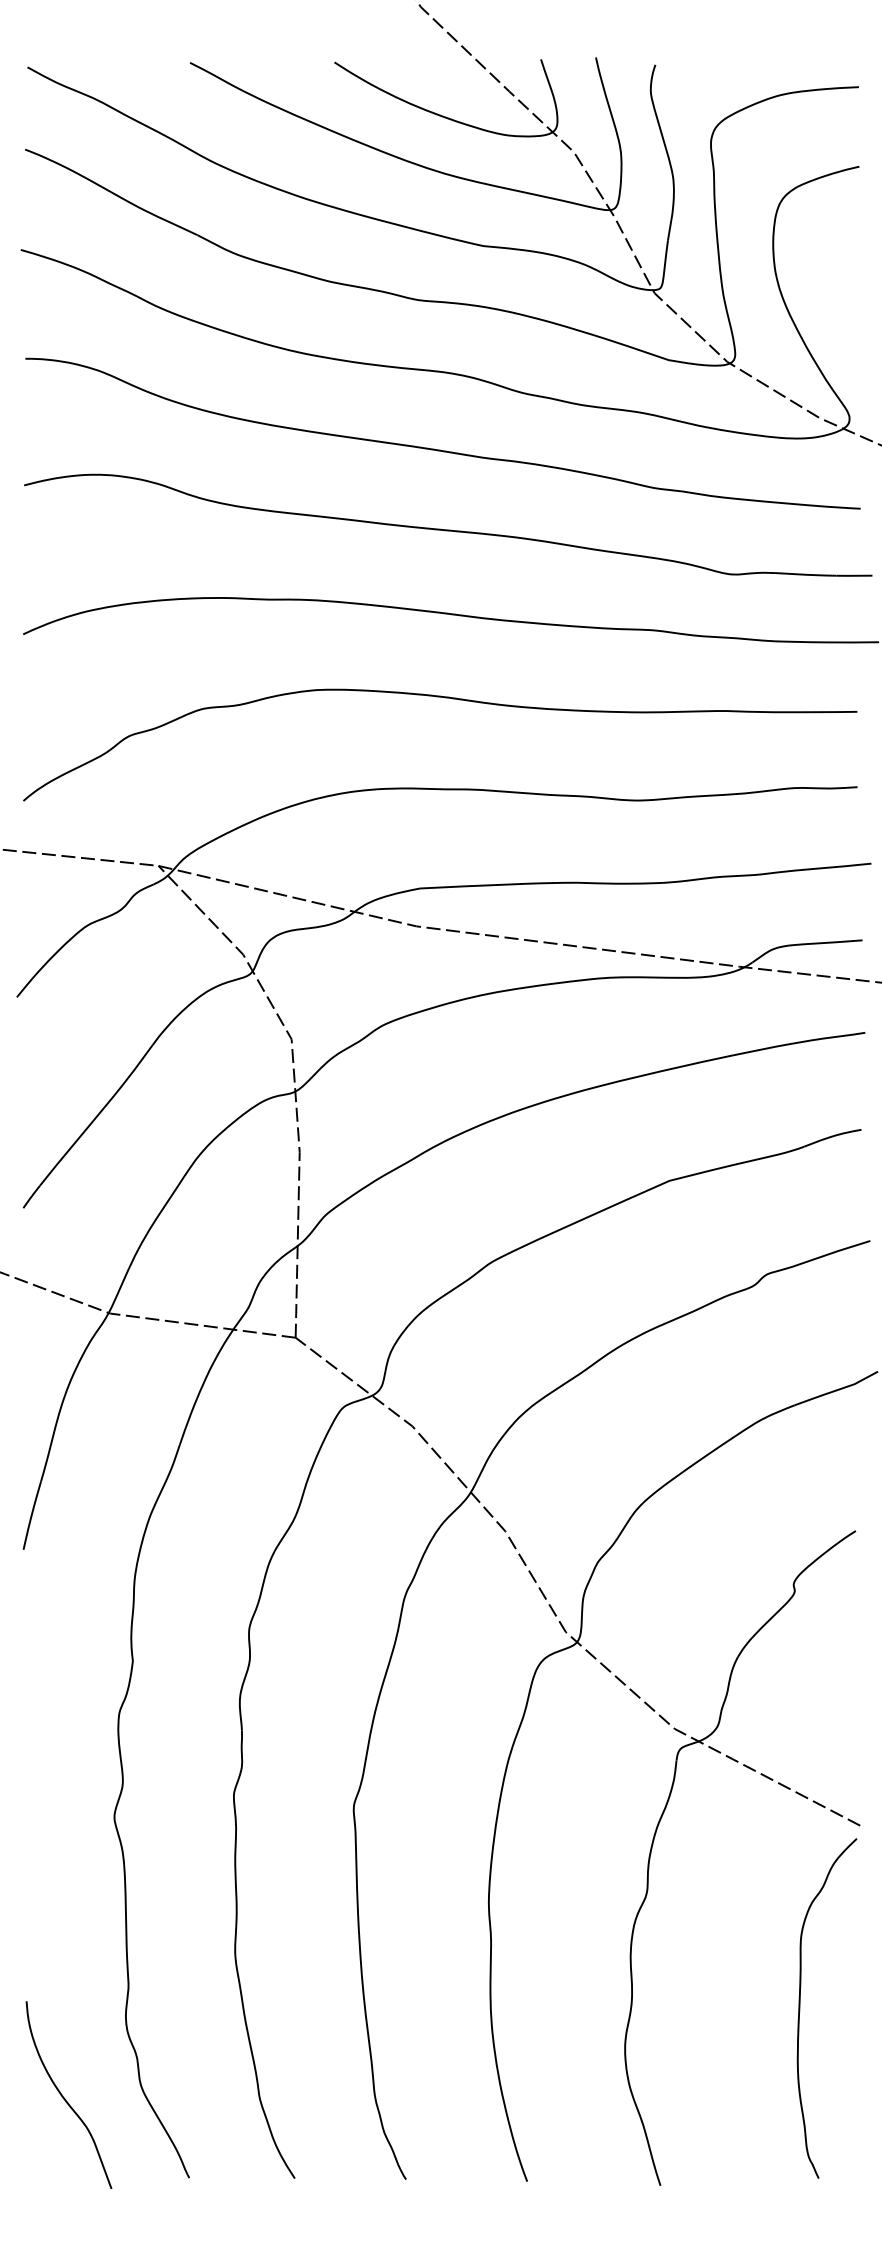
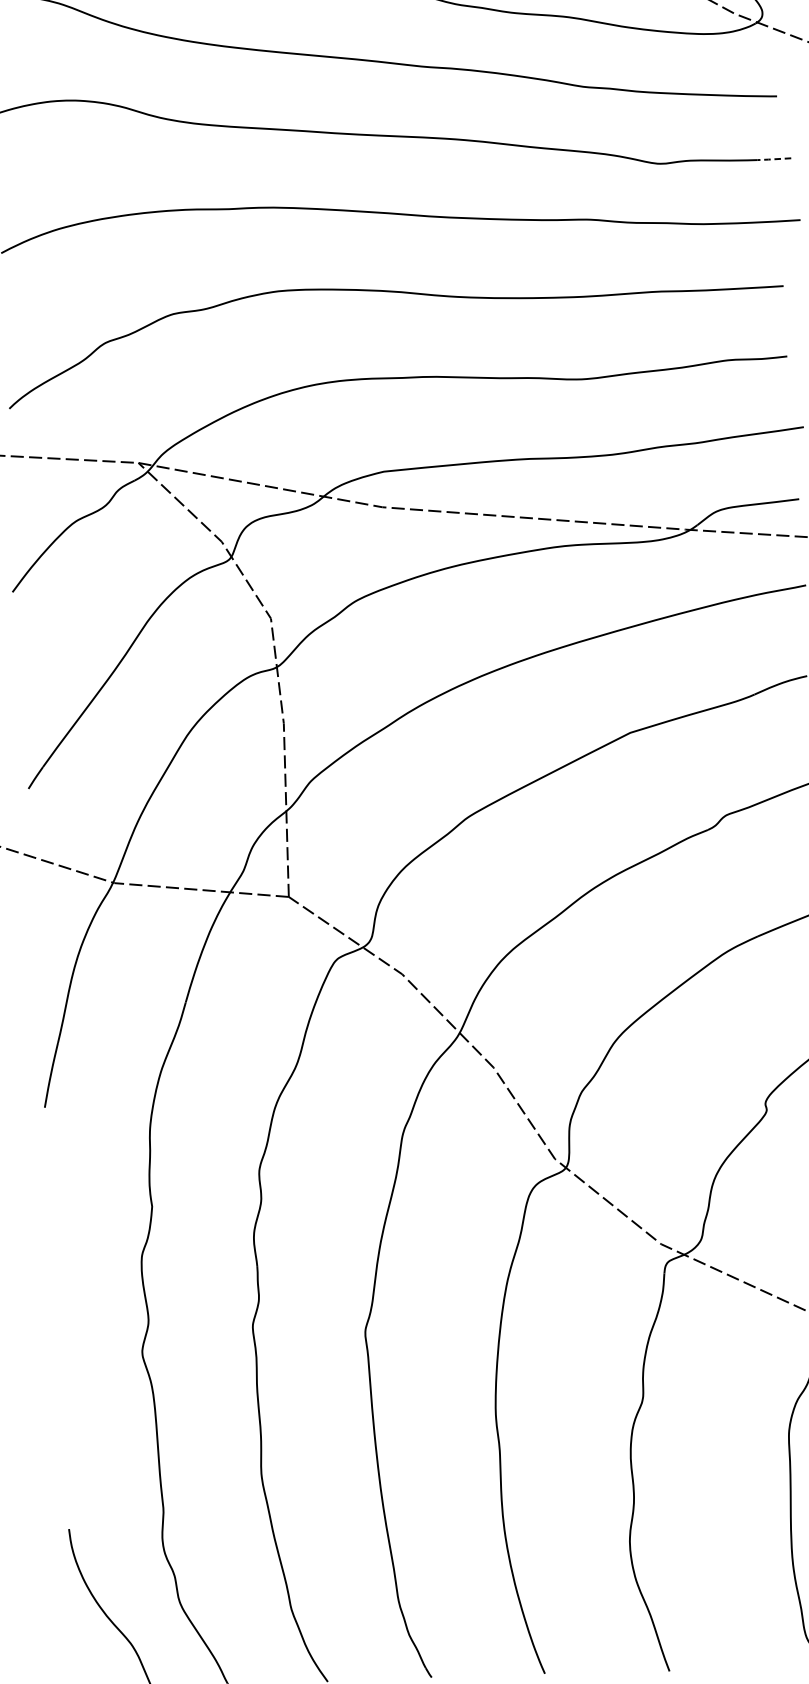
line: (853, 575) -> (773, 159), solid -> dashed

